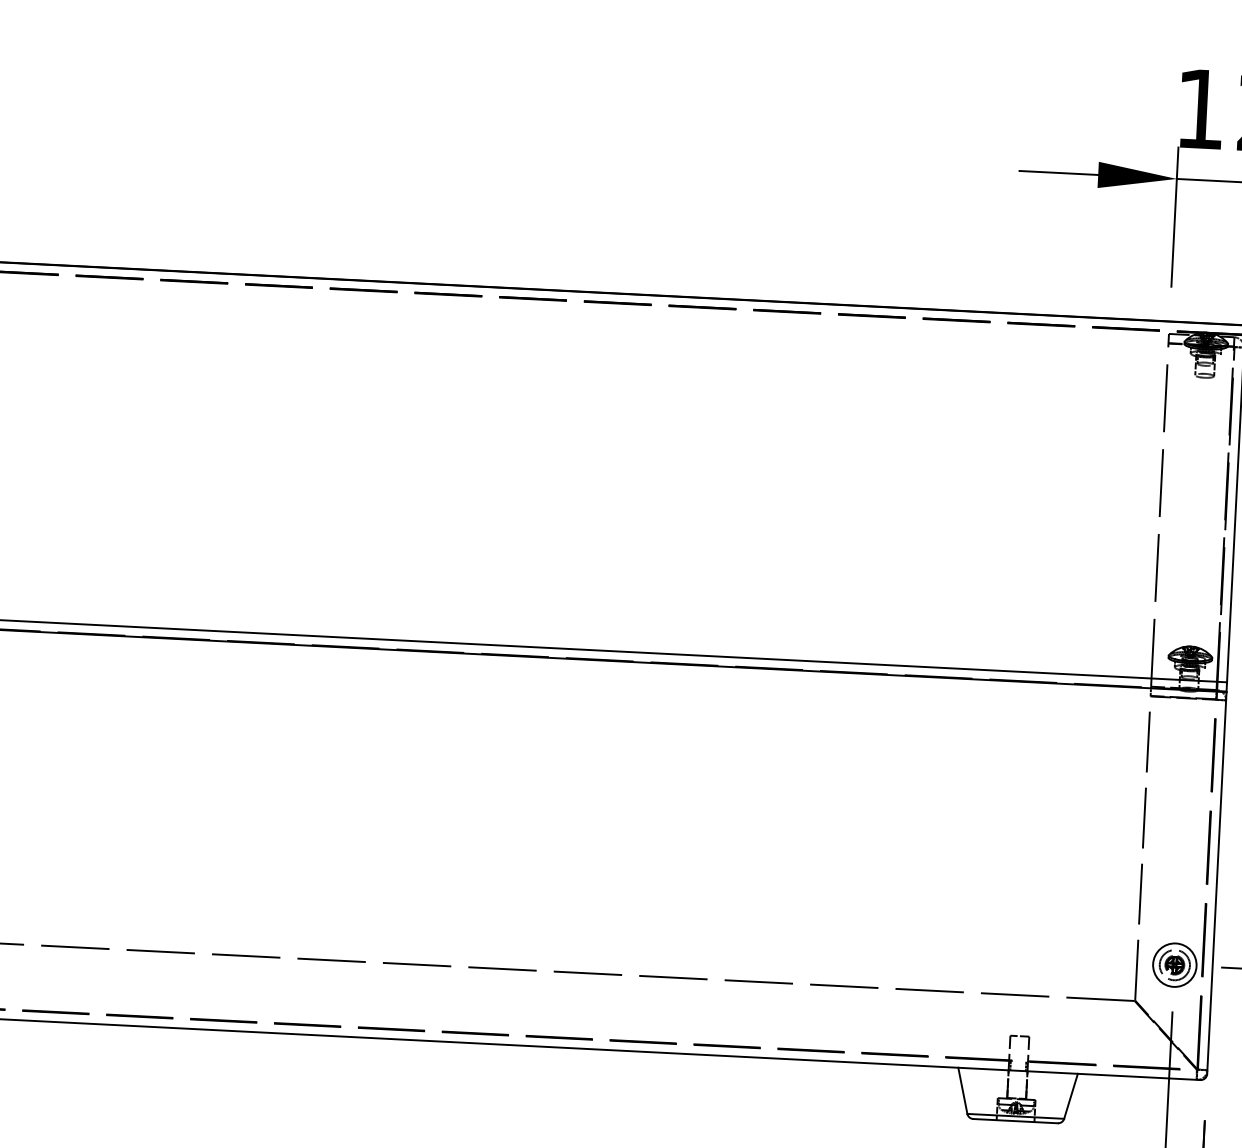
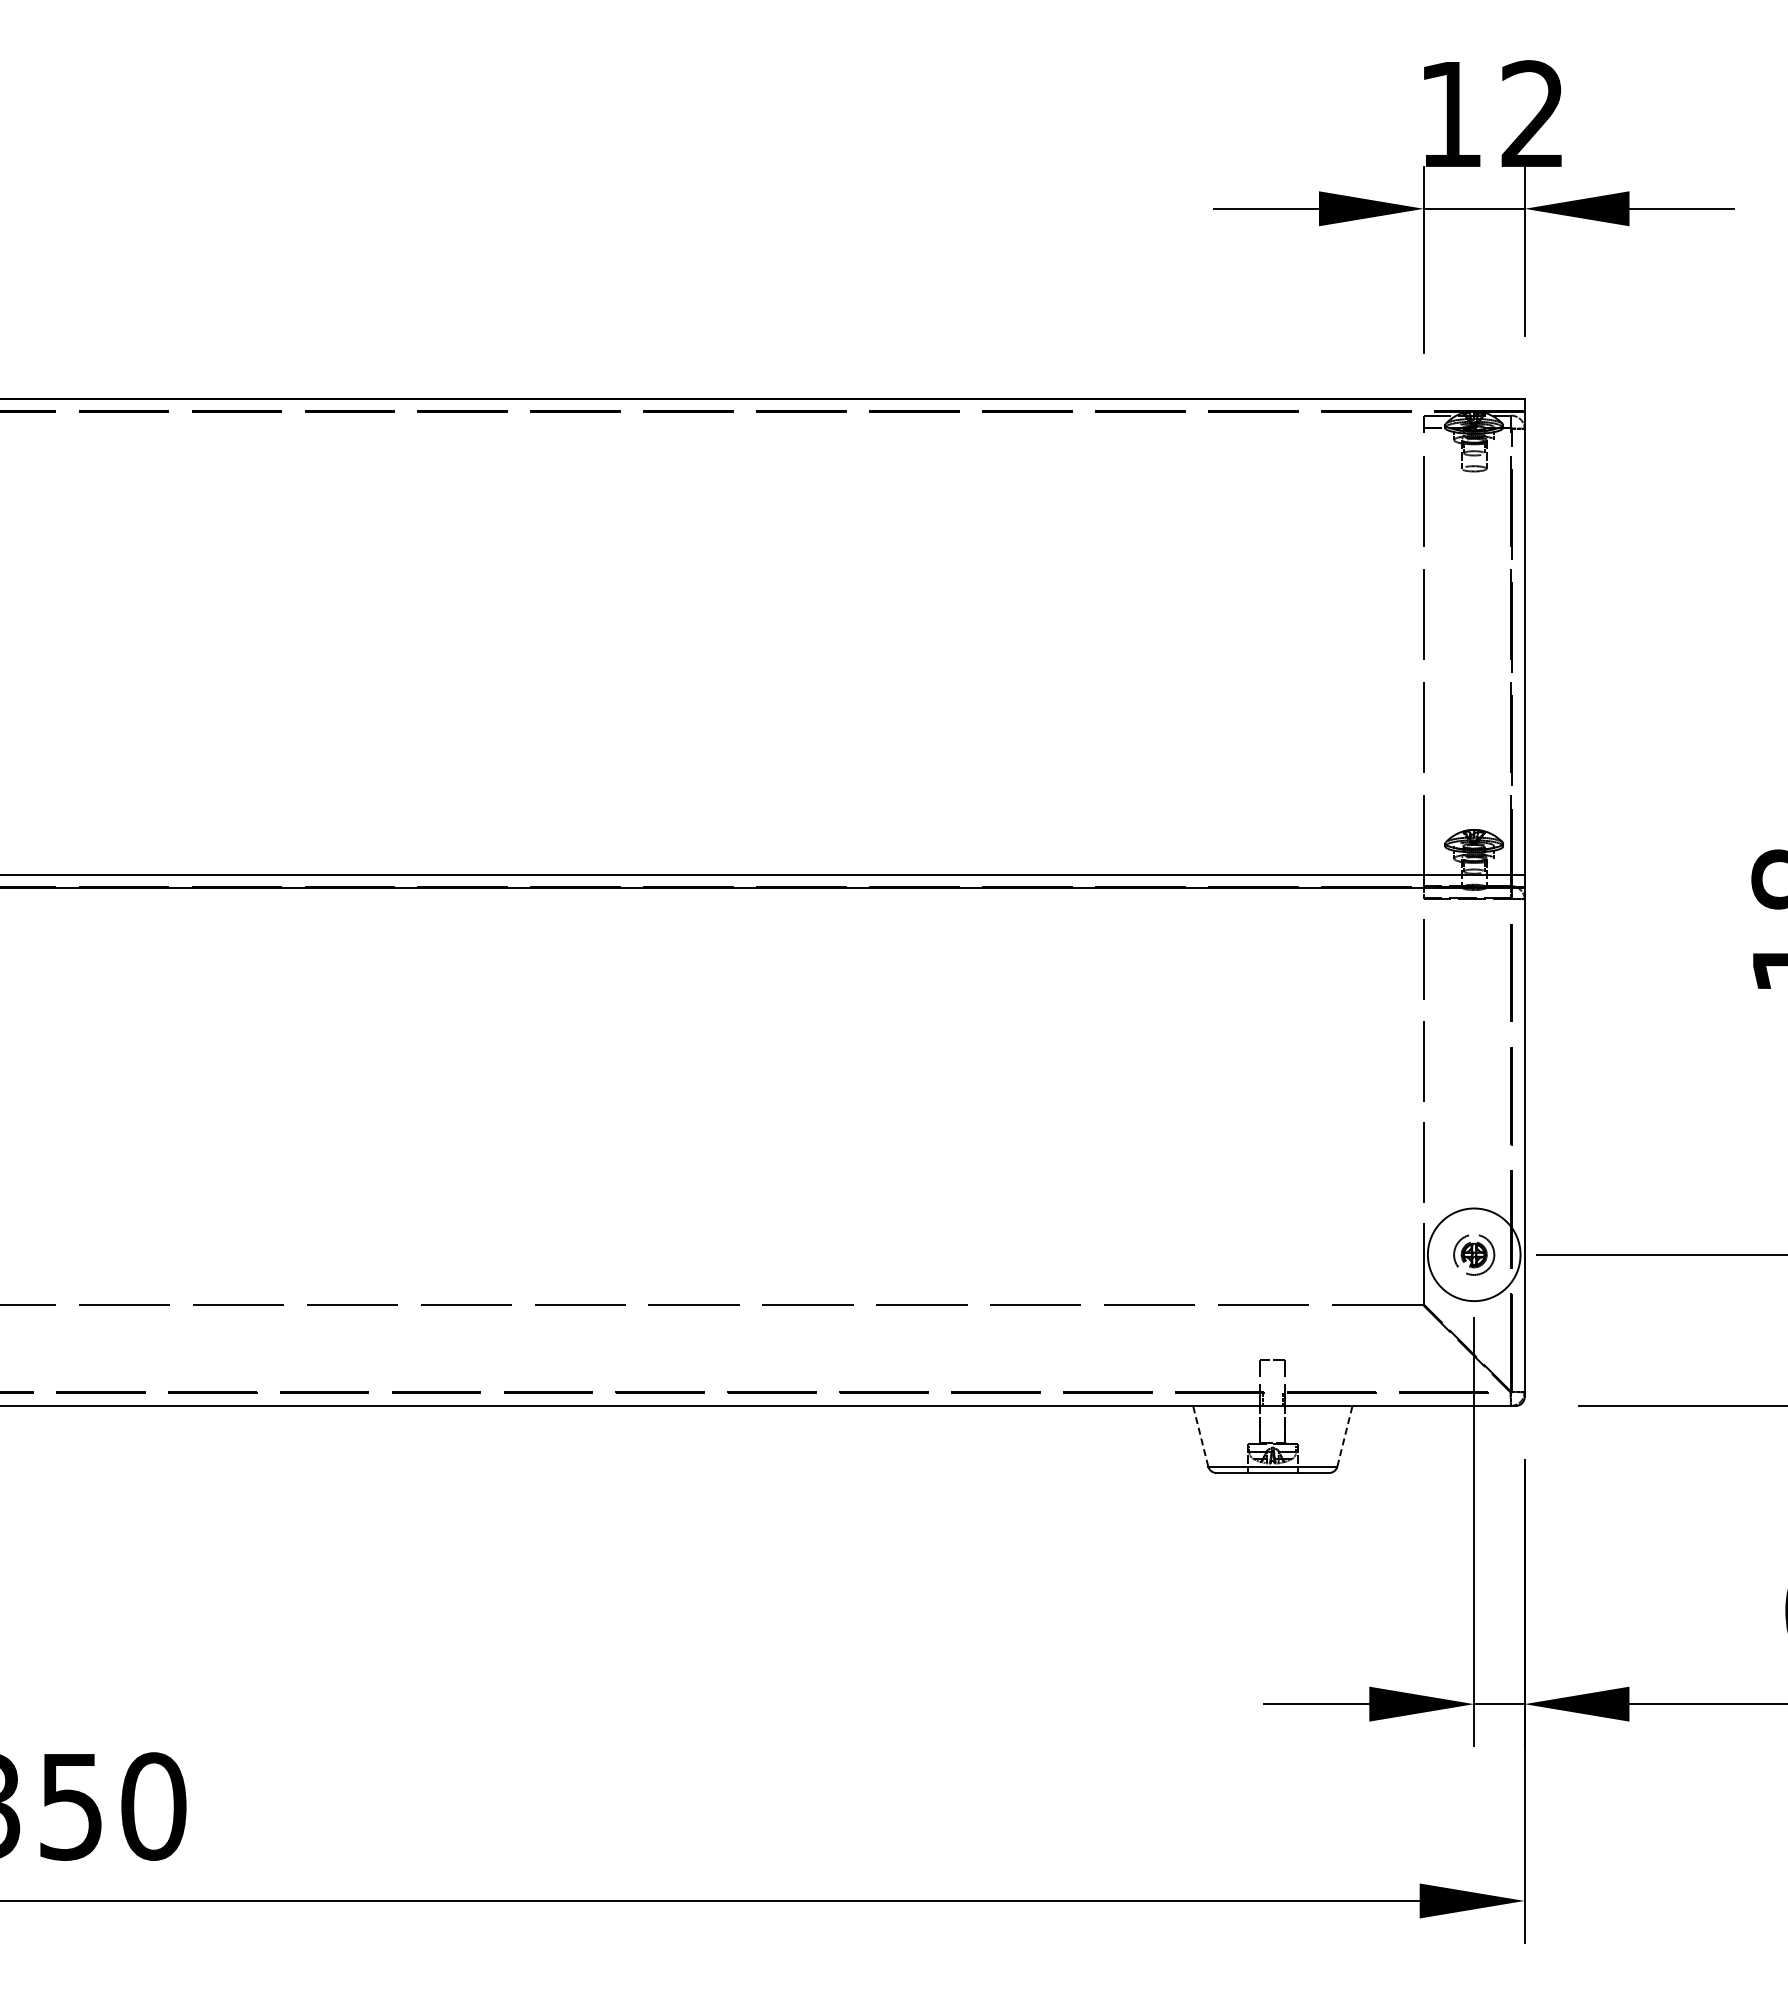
circle: (1175, 964) -> (1474, 1254), size x1.6
line: (962, 1090) -> (1200, 1435), solid -> dashed
line: (1071, 1095) -> (1345, 1435), solid -> dashed

